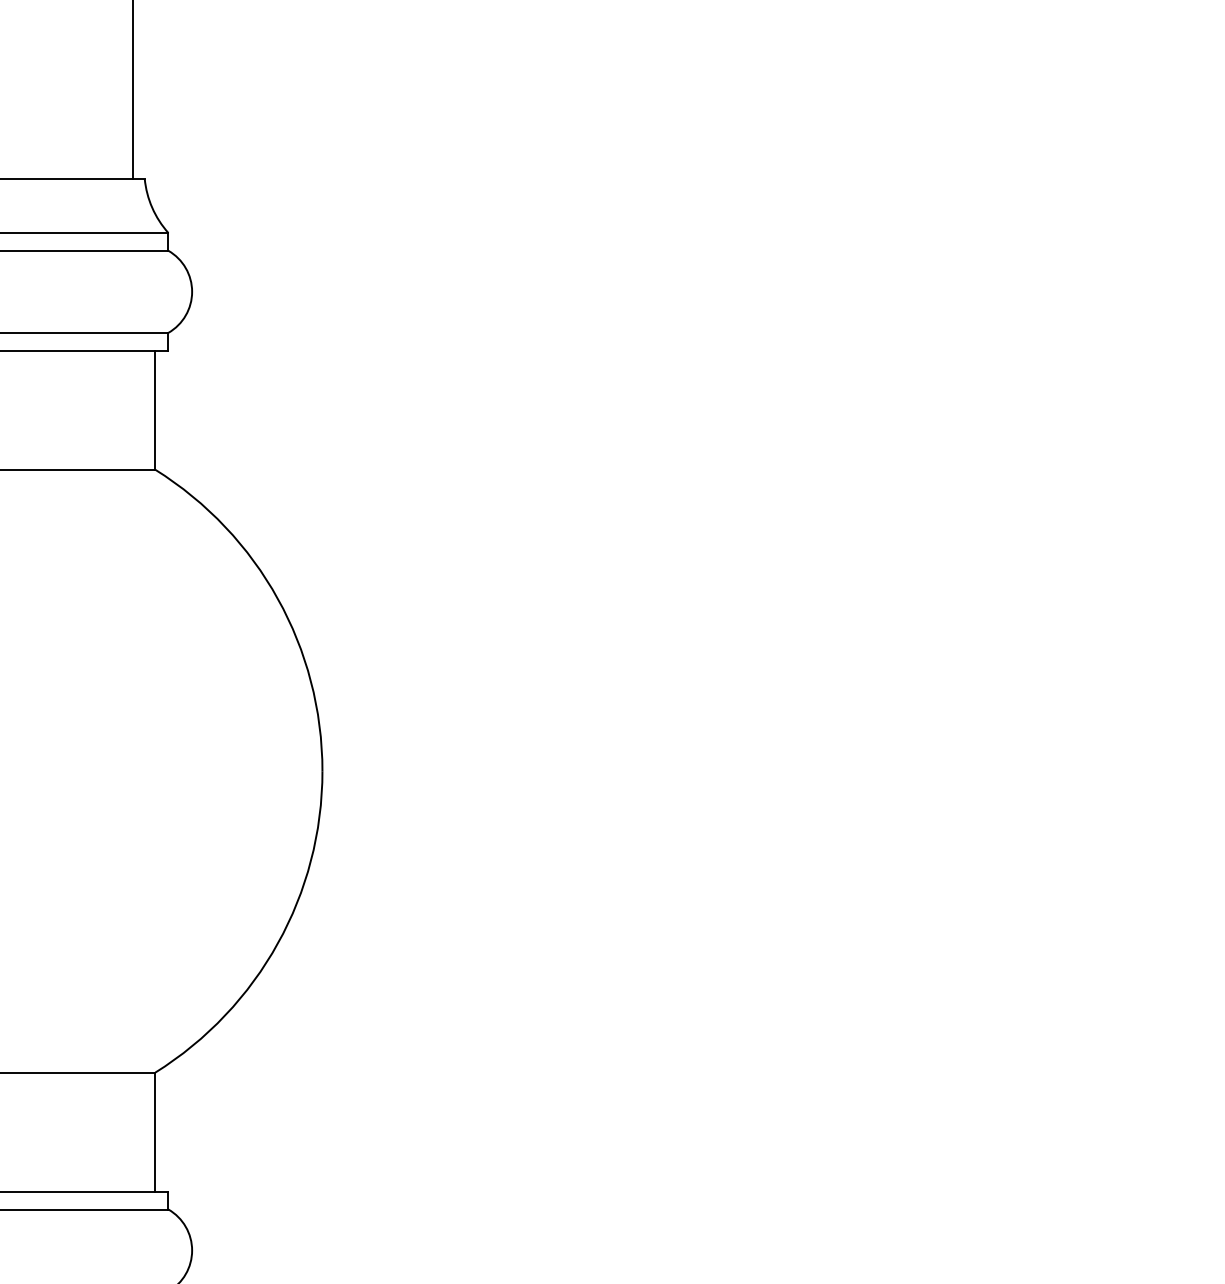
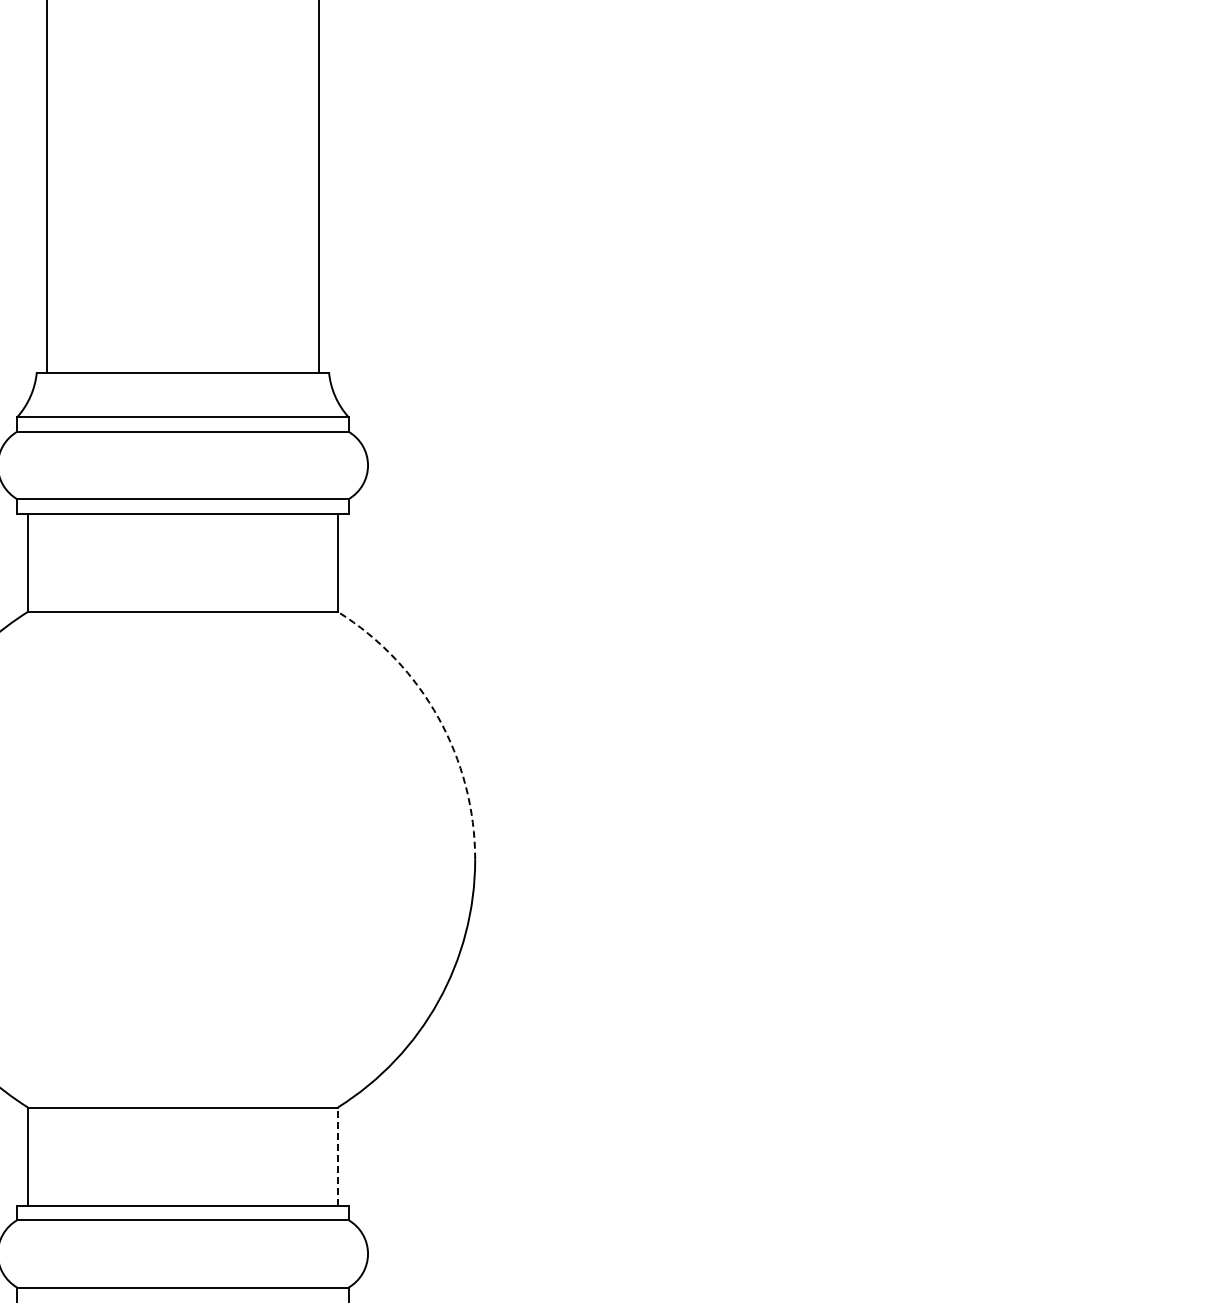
arc: (277, 599) -> (438, 718), solid -> dashed
line: (155, 1132) -> (337, 1156), solid -> dashed

